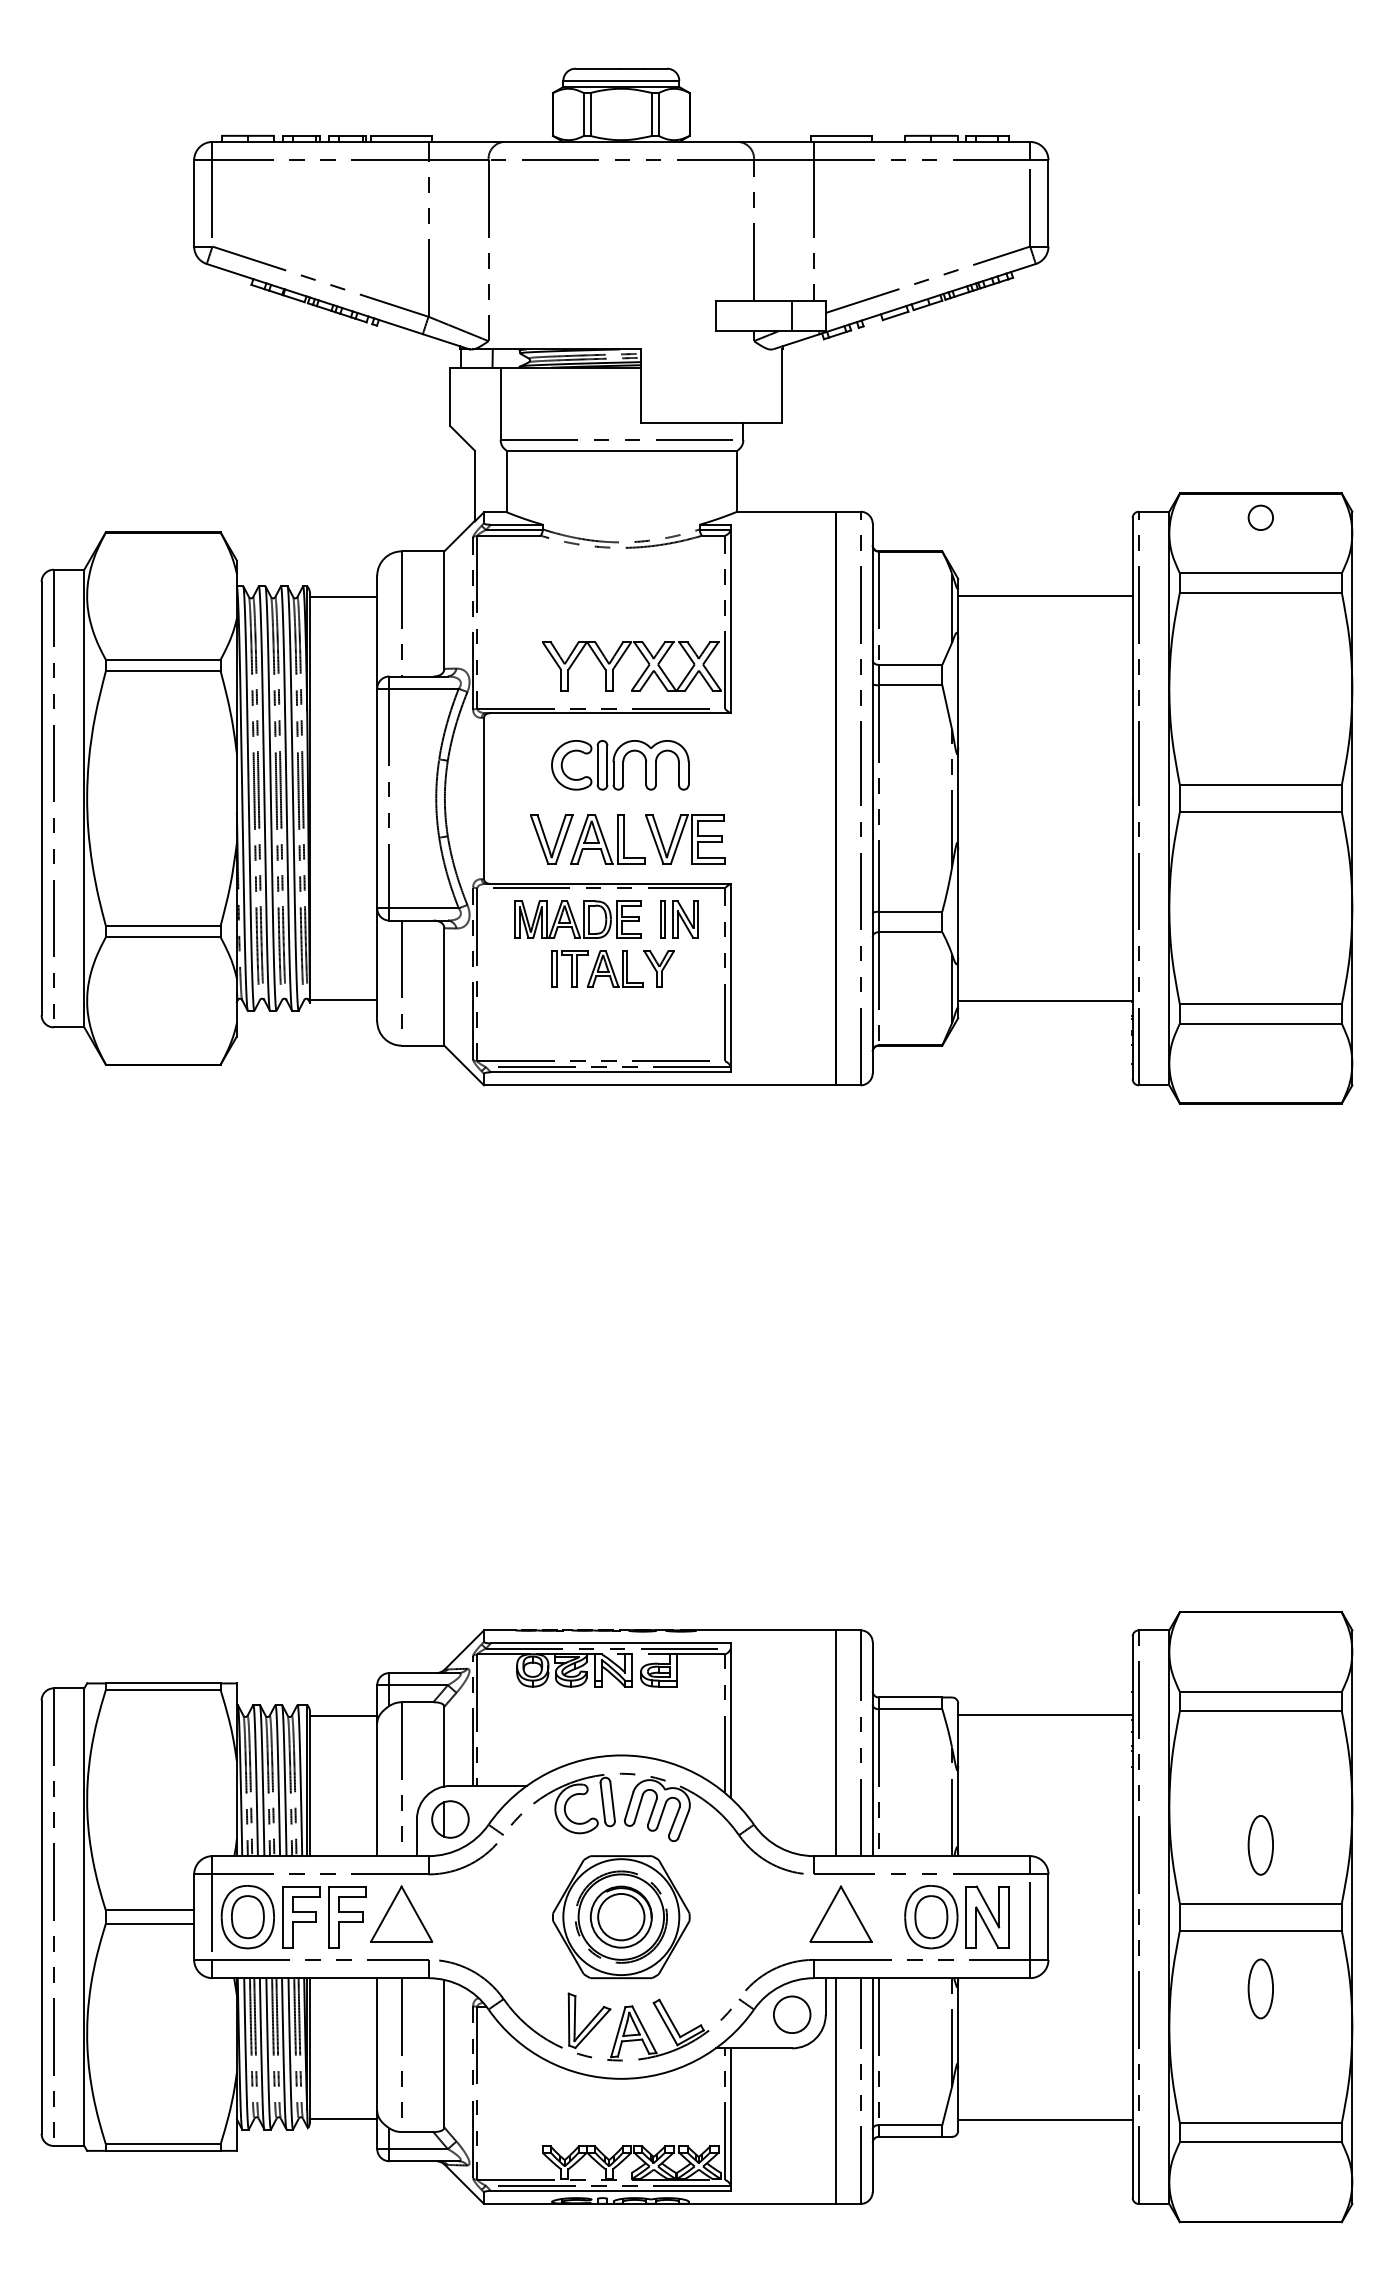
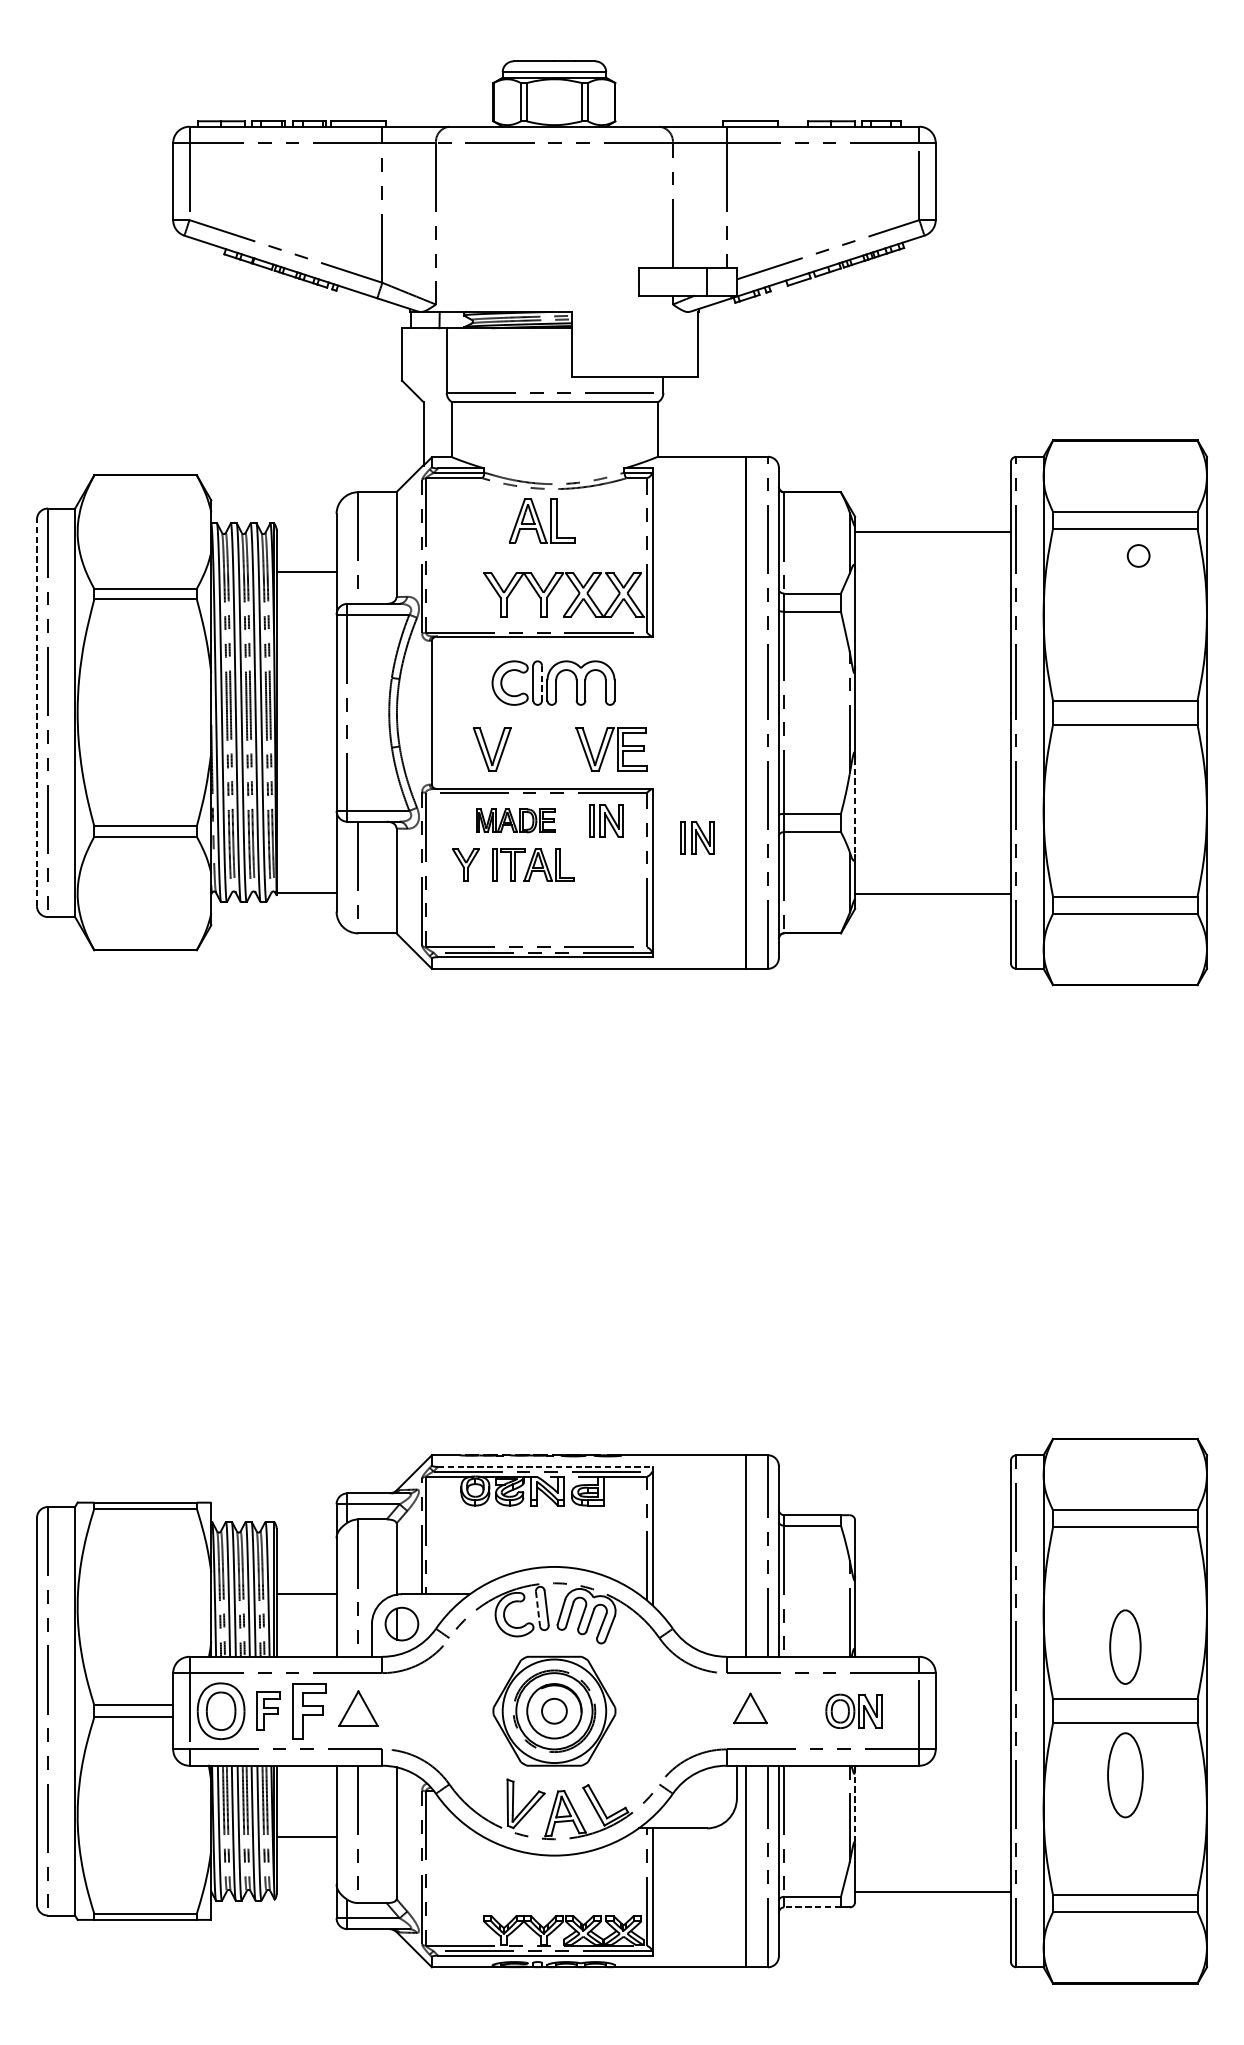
circle: (1260, 517) -> (1138, 555), moved
line: (343, 597) -> (306, 572), moved
line: (607, 765) -> (542, 683), solid -> dashed
line: (41, 798) -> (36, 712), solid -> dashed
part: (607, 839) -> (542, 520), moved
line: (958, 903) -> (855, 806), solid -> dashed
part: (577, 919) -> (515, 820), size x0.7
part: (781, 938) -> (697, 837), added
part: (658, 968) -> (465, 864), moved
line: (611, 1643) -> (545, 1467), solid -> dashed
line: (1045, 1714) -> (933, 1530), removed
line: (343, 1715) -> (306, 1593), moved
line: (602, 1802) -> (537, 1608), solid -> dashed
part: (1260, 1845) -> (1124, 1647), size x1.4
part: (401, 1913) -> (358, 1708), size x0.7
part: (840, 1913) -> (750, 1708), size x0.6
circle: (621, 1916) -> (554, 1710), size x0.6
part: (301, 1917) -> (268, 1711), size x0.7
part: (956, 1917) -> (853, 1711), size x0.6
part: (1260, 1988) -> (1124, 1774), size x1.6
circle: (792, 2014) -> (707, 1798), removed
line: (958, 2023) -> (855, 1806), solid -> dashed
line: (343, 2118) -> (306, 1836), moved
line: (910, 2136) -> (812, 1907), solid -> dashed

